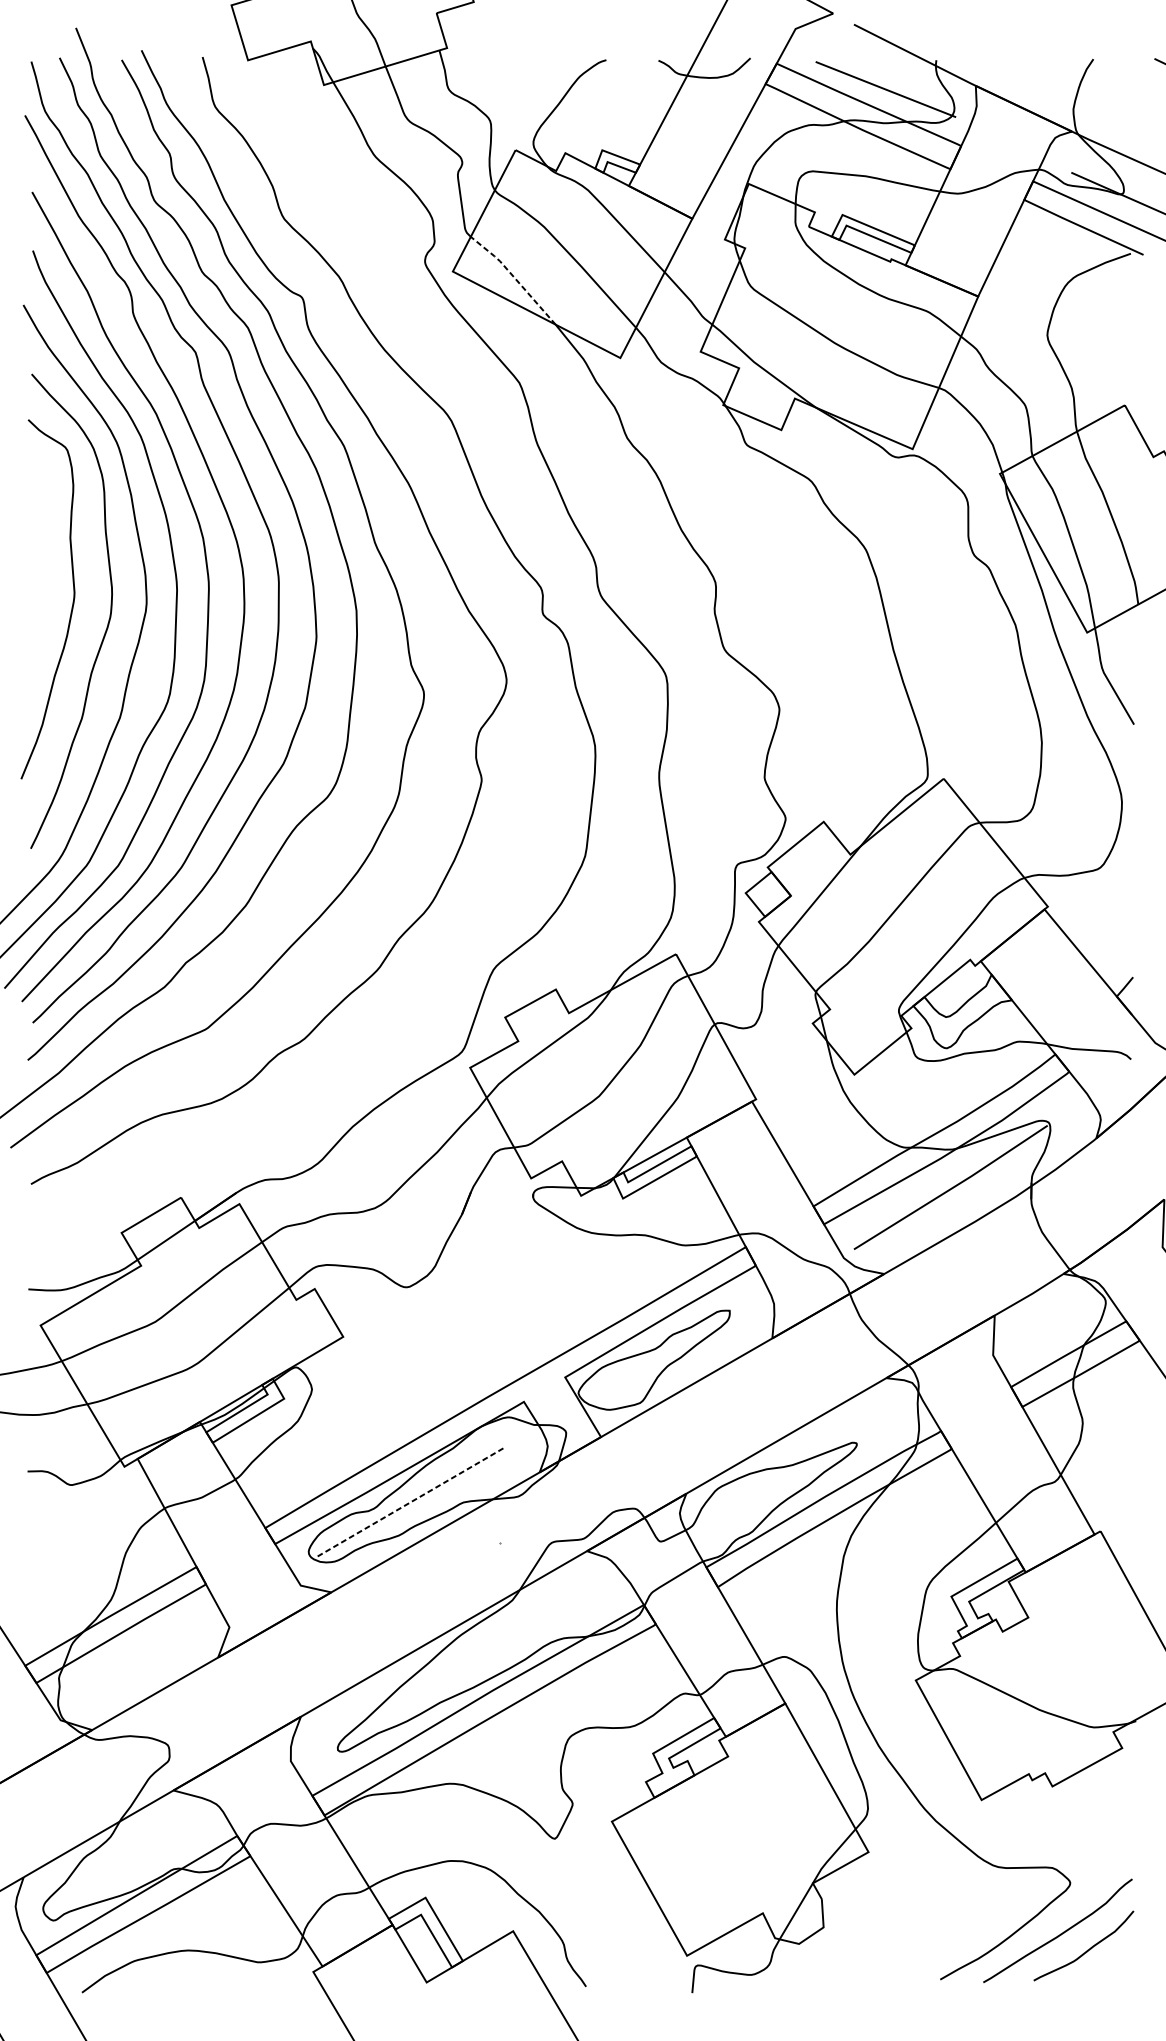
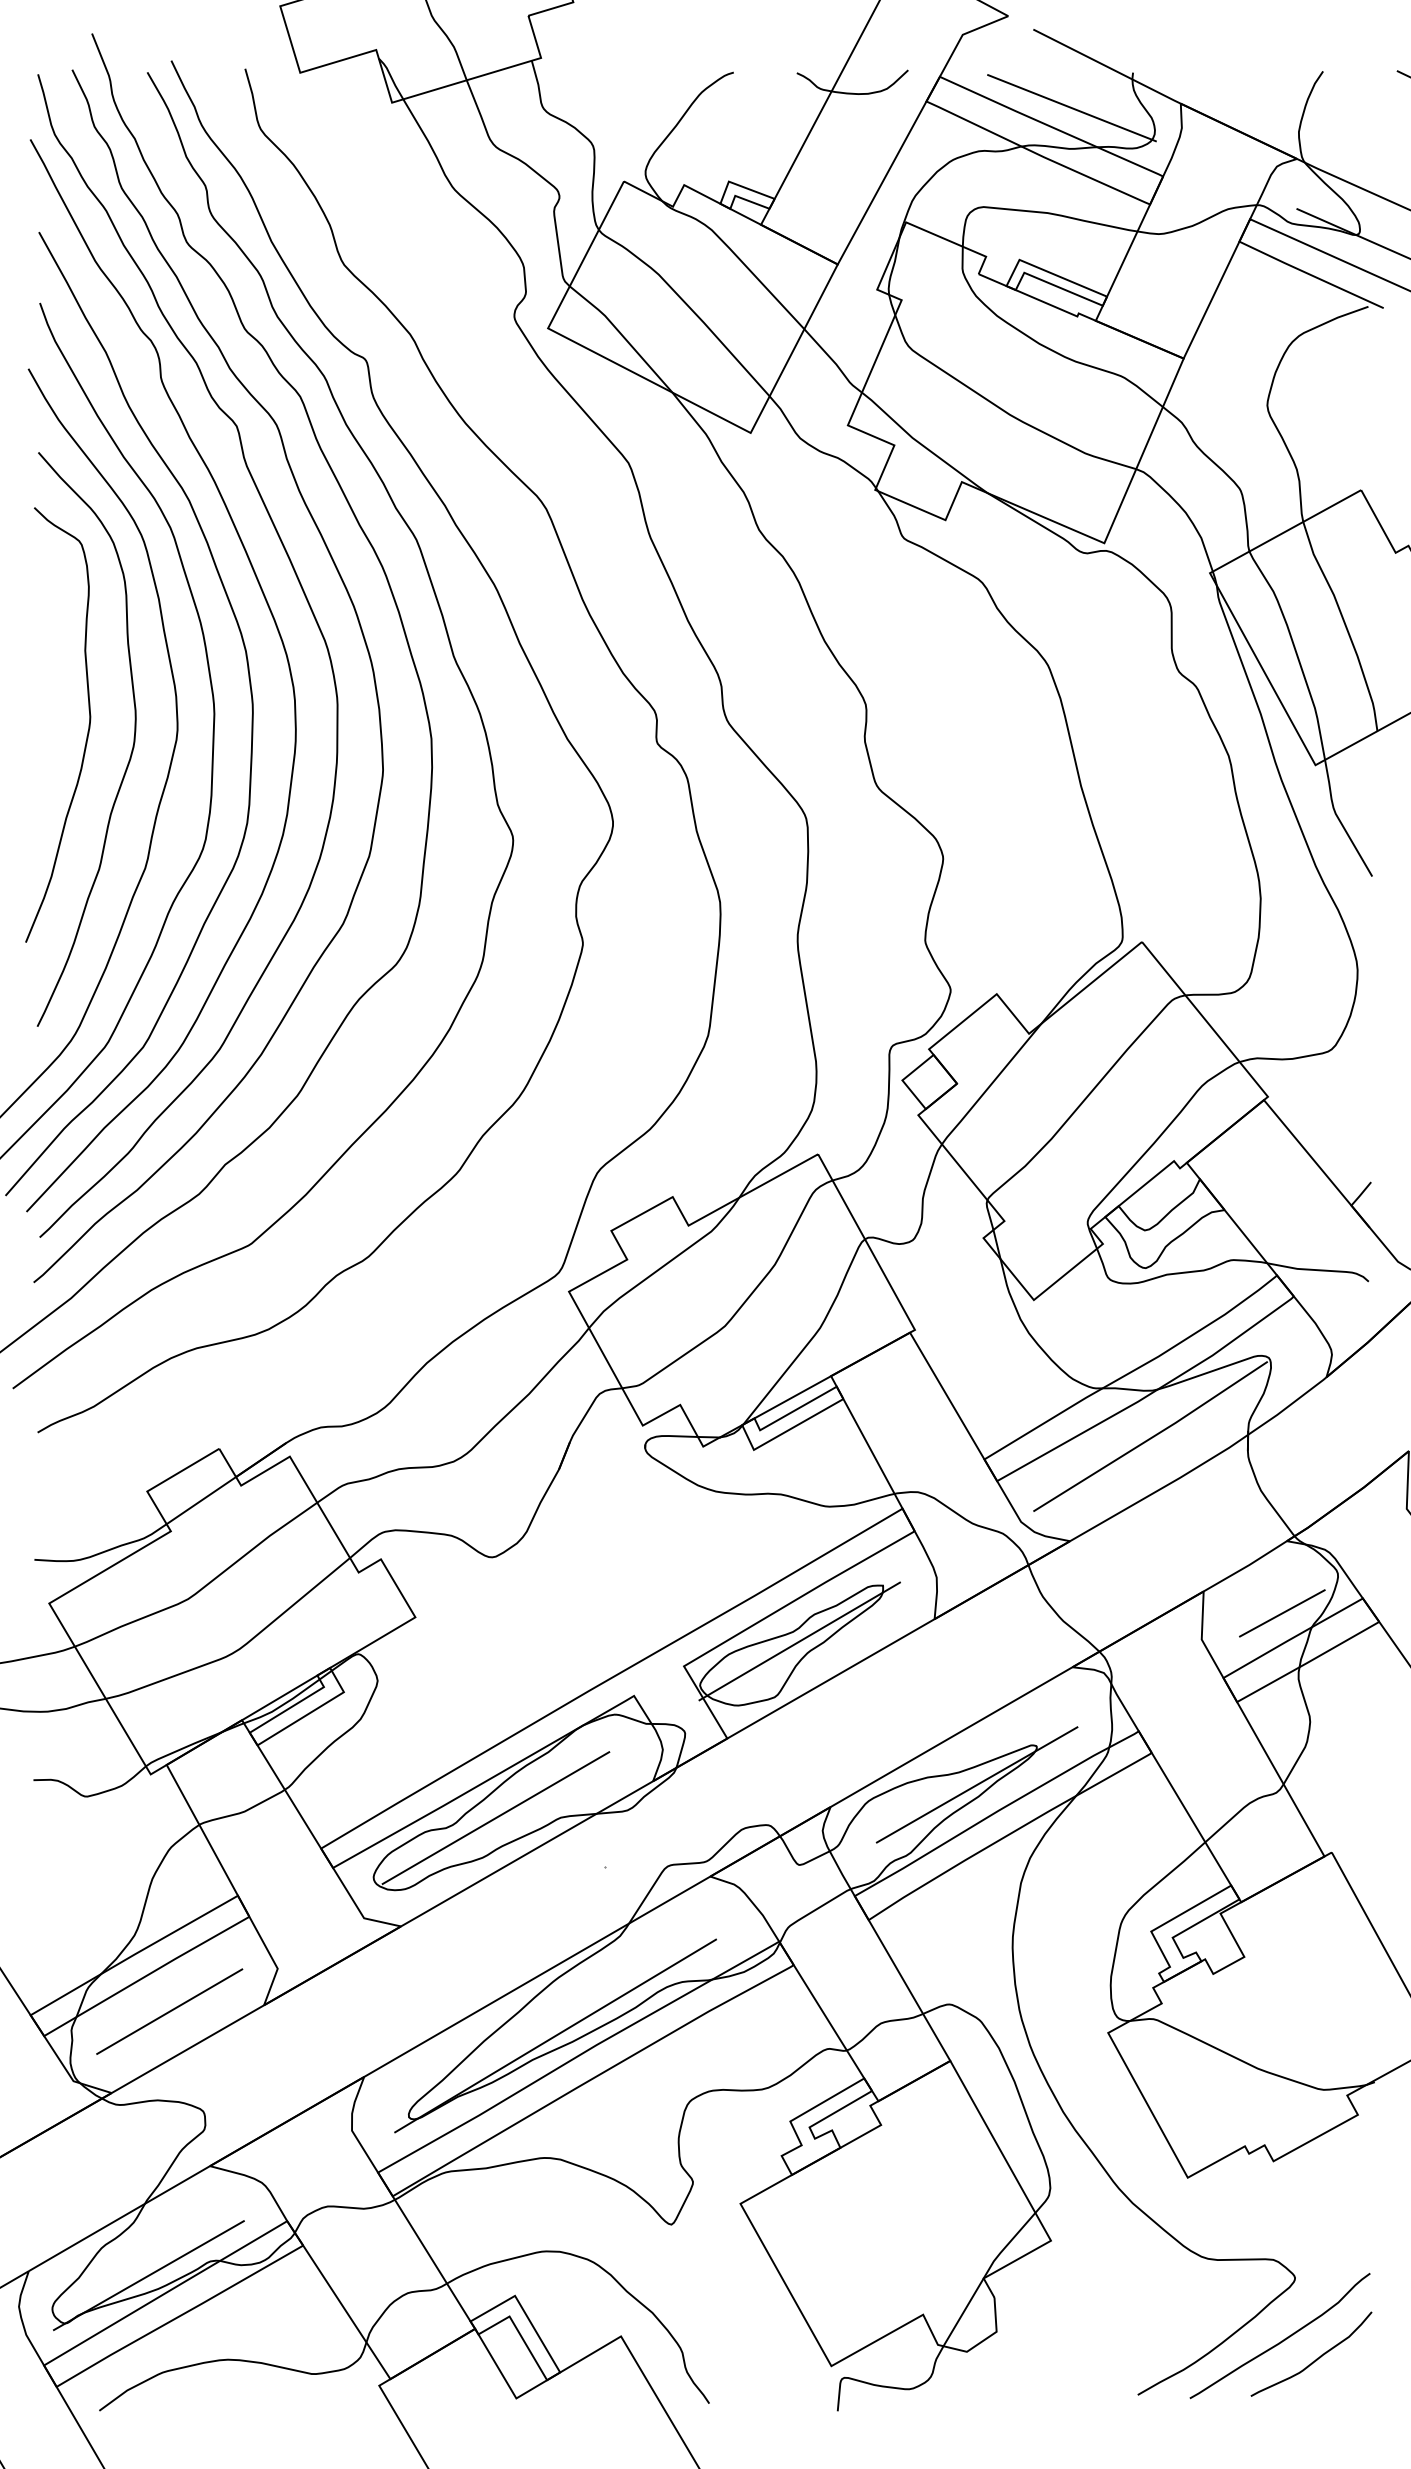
line: (514, 277) -> (622, 335), dashed -> solid
line: (1059, 1333) -> (1282, 1613), added
line: (660, 1356) -> (799, 1641), added
line: (806, 1475) -> (976, 1784), added
line: (409, 1503) -> (495, 1818), dashed -> solid
line: (139, 1662) -> (169, 2011), added
line: (459, 1682) -> (555, 2035), added
line: (122, 1880) -> (148, 2275), added

